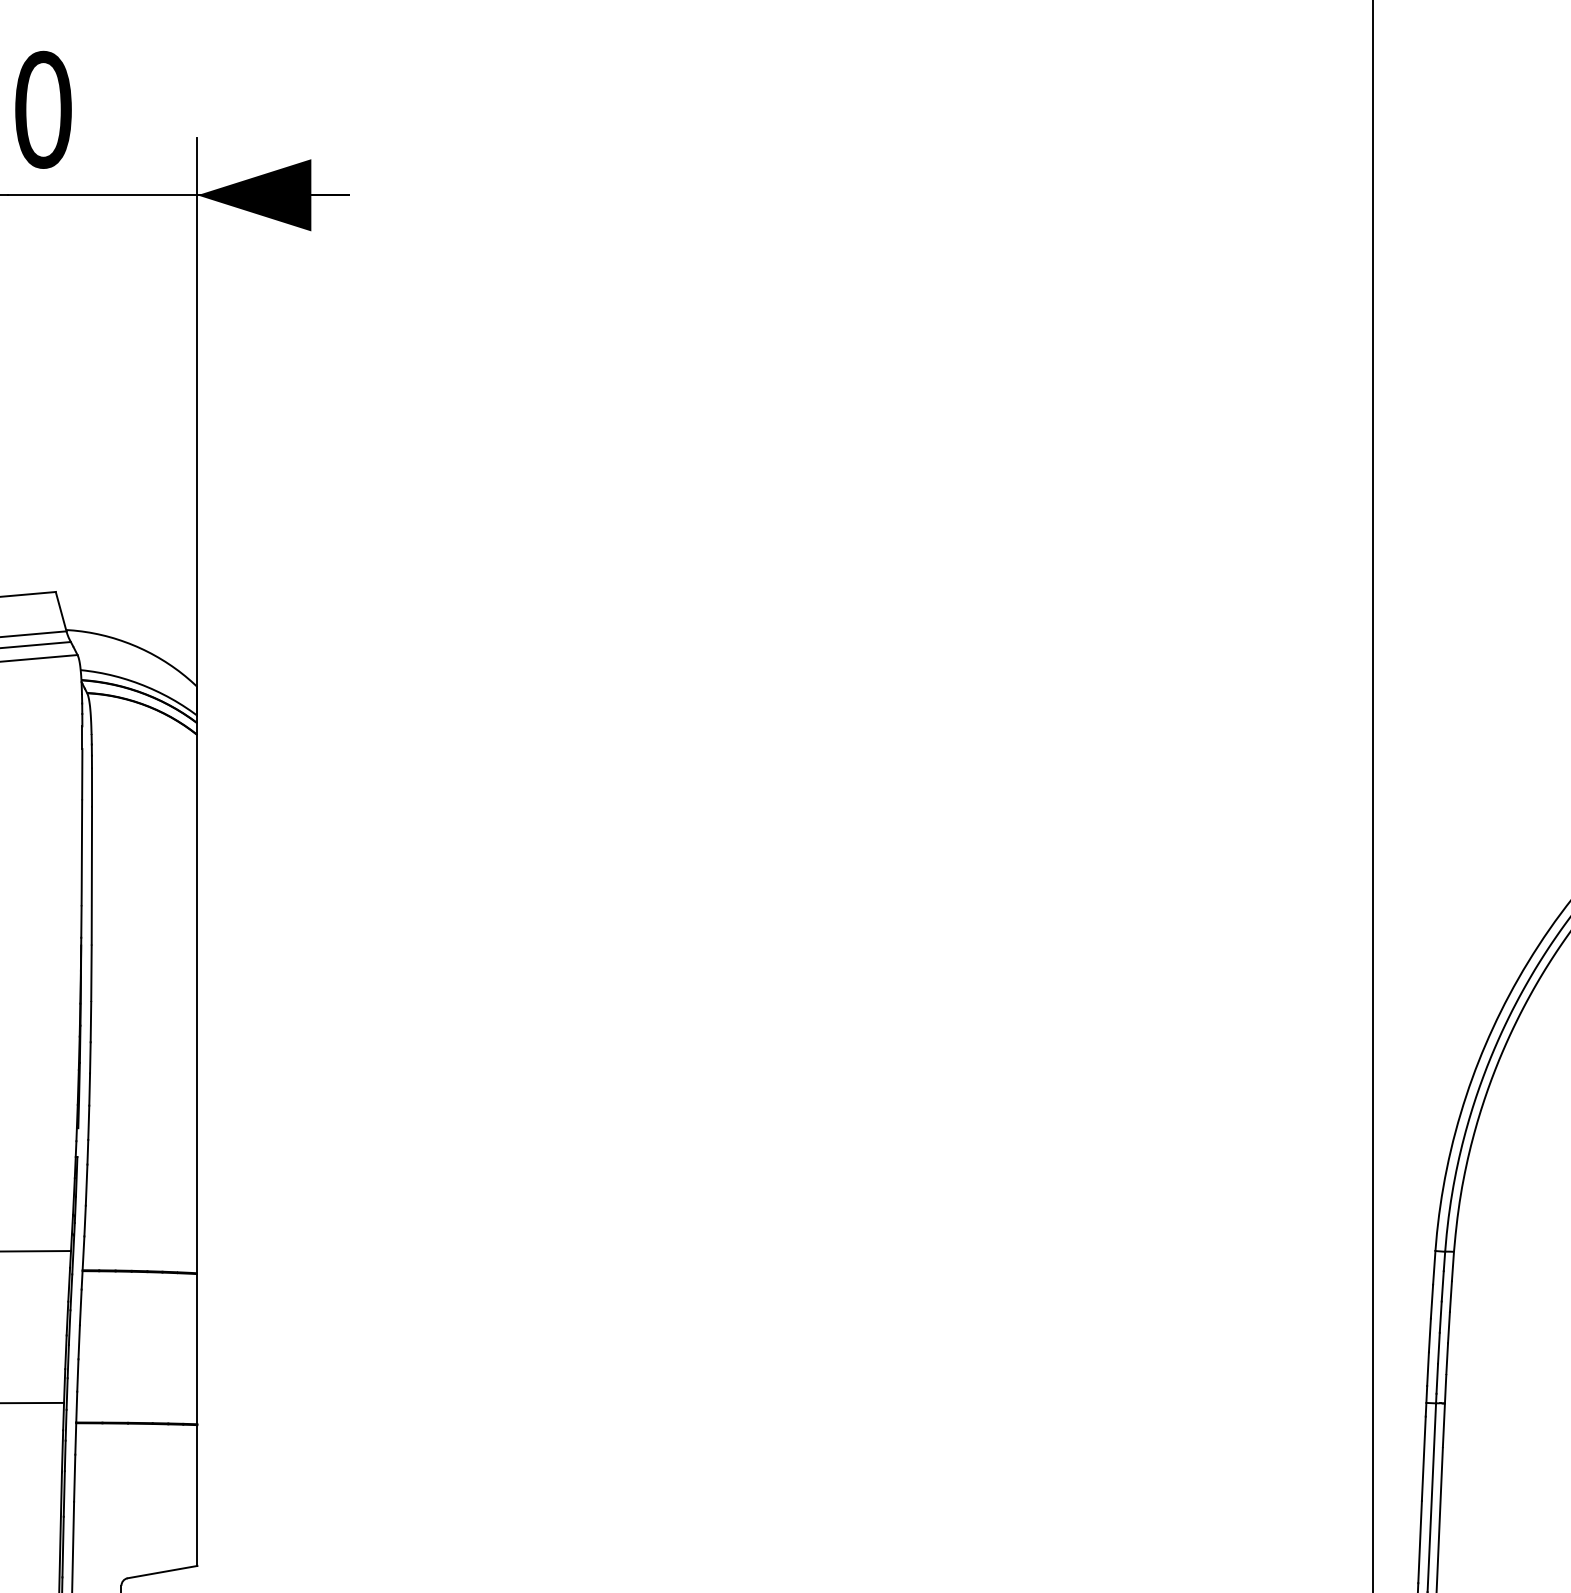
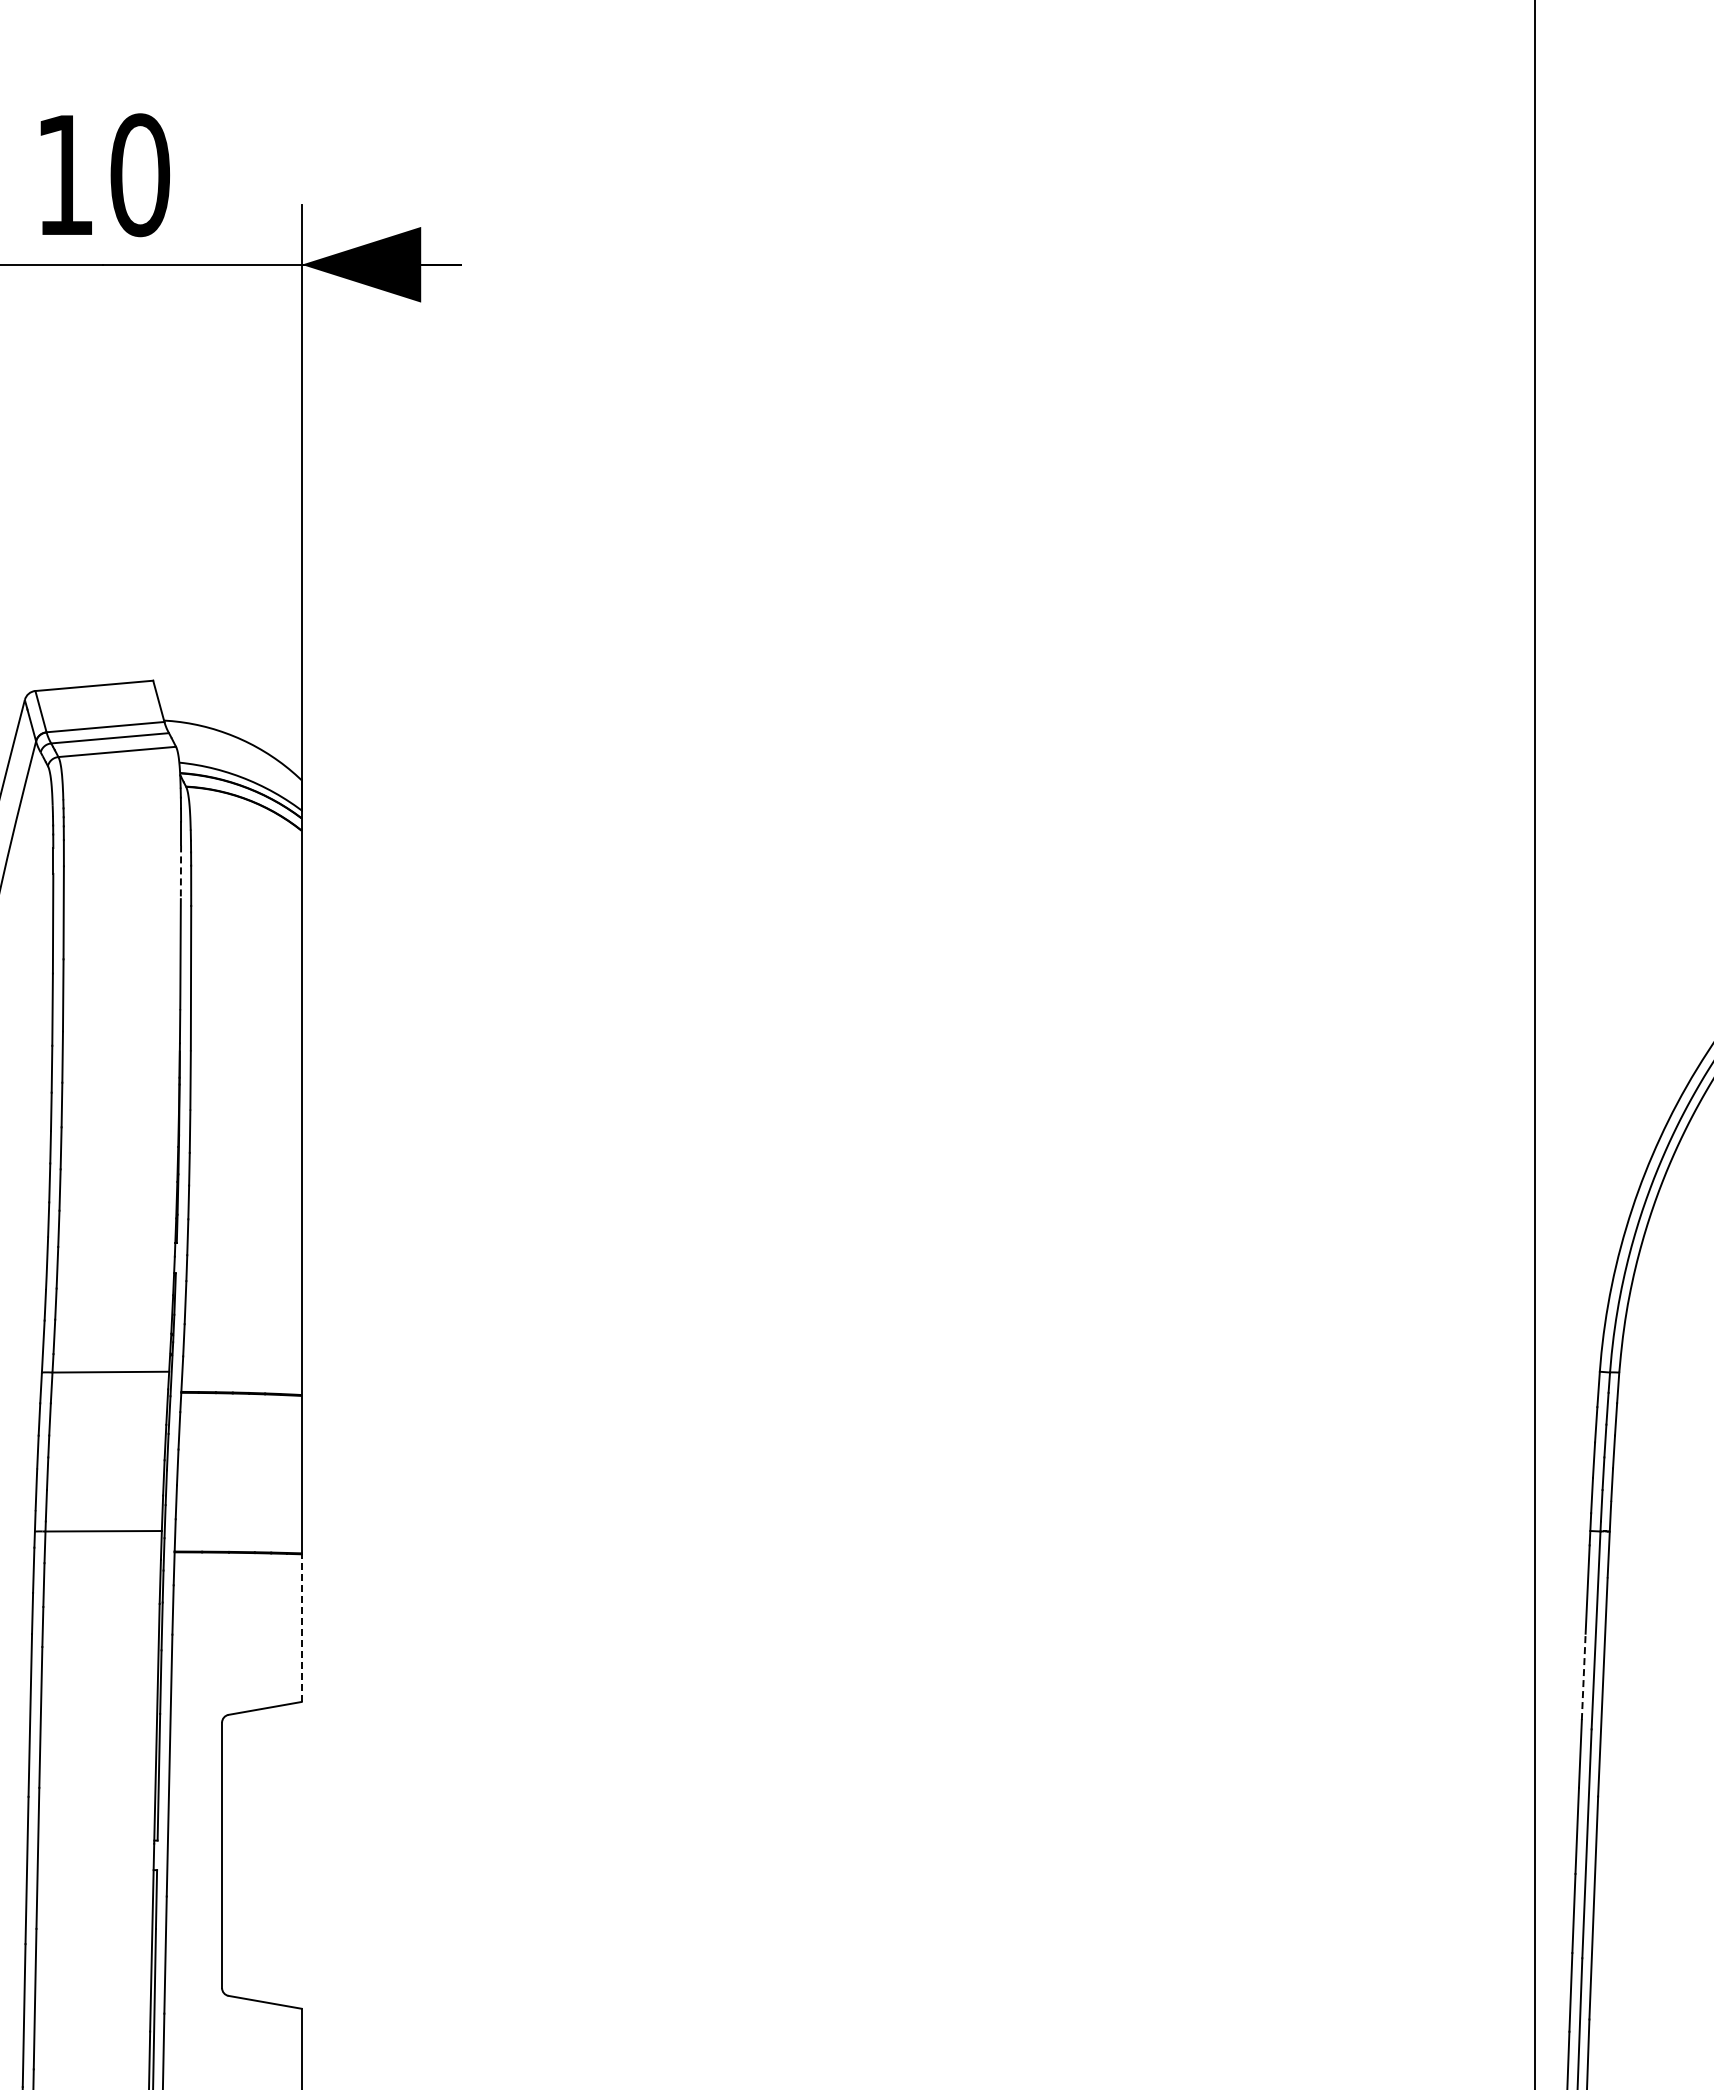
line: (81, 774) -> (180, 872), solid -> dashed
line: (197, 1495) -> (301, 1628), solid -> dashed
line: (1419, 1541) -> (1583, 1676), solid -> dashed

